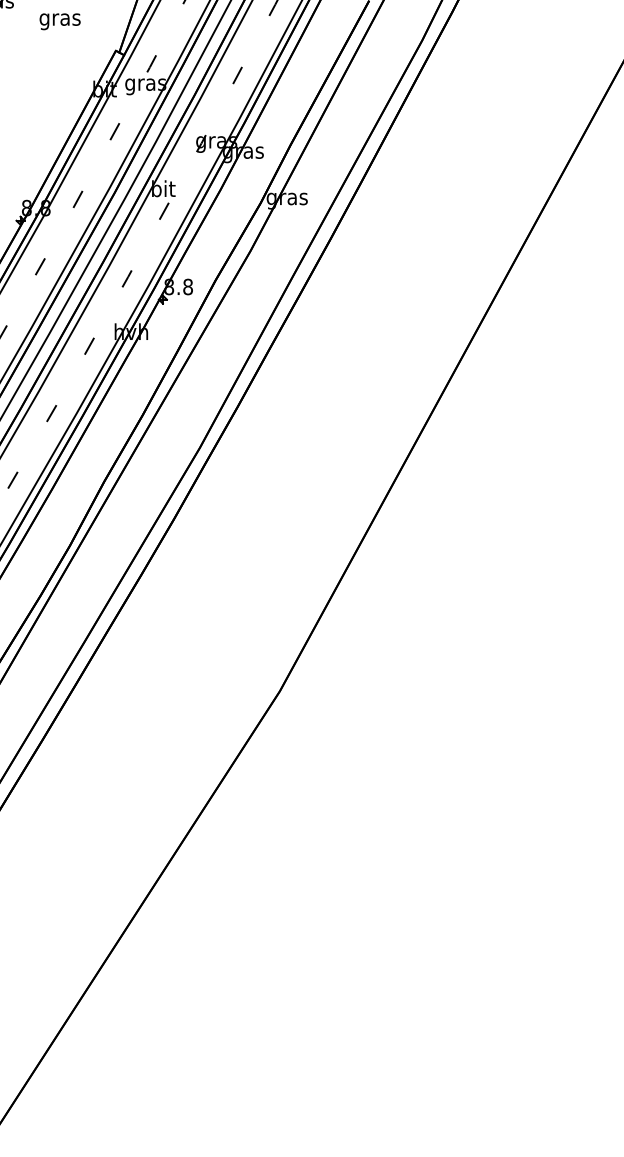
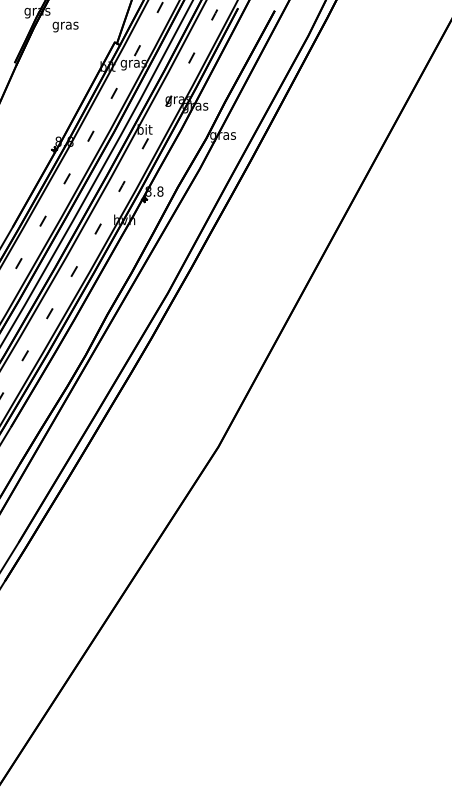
text: (59, 20) -> (65, 26), moved

